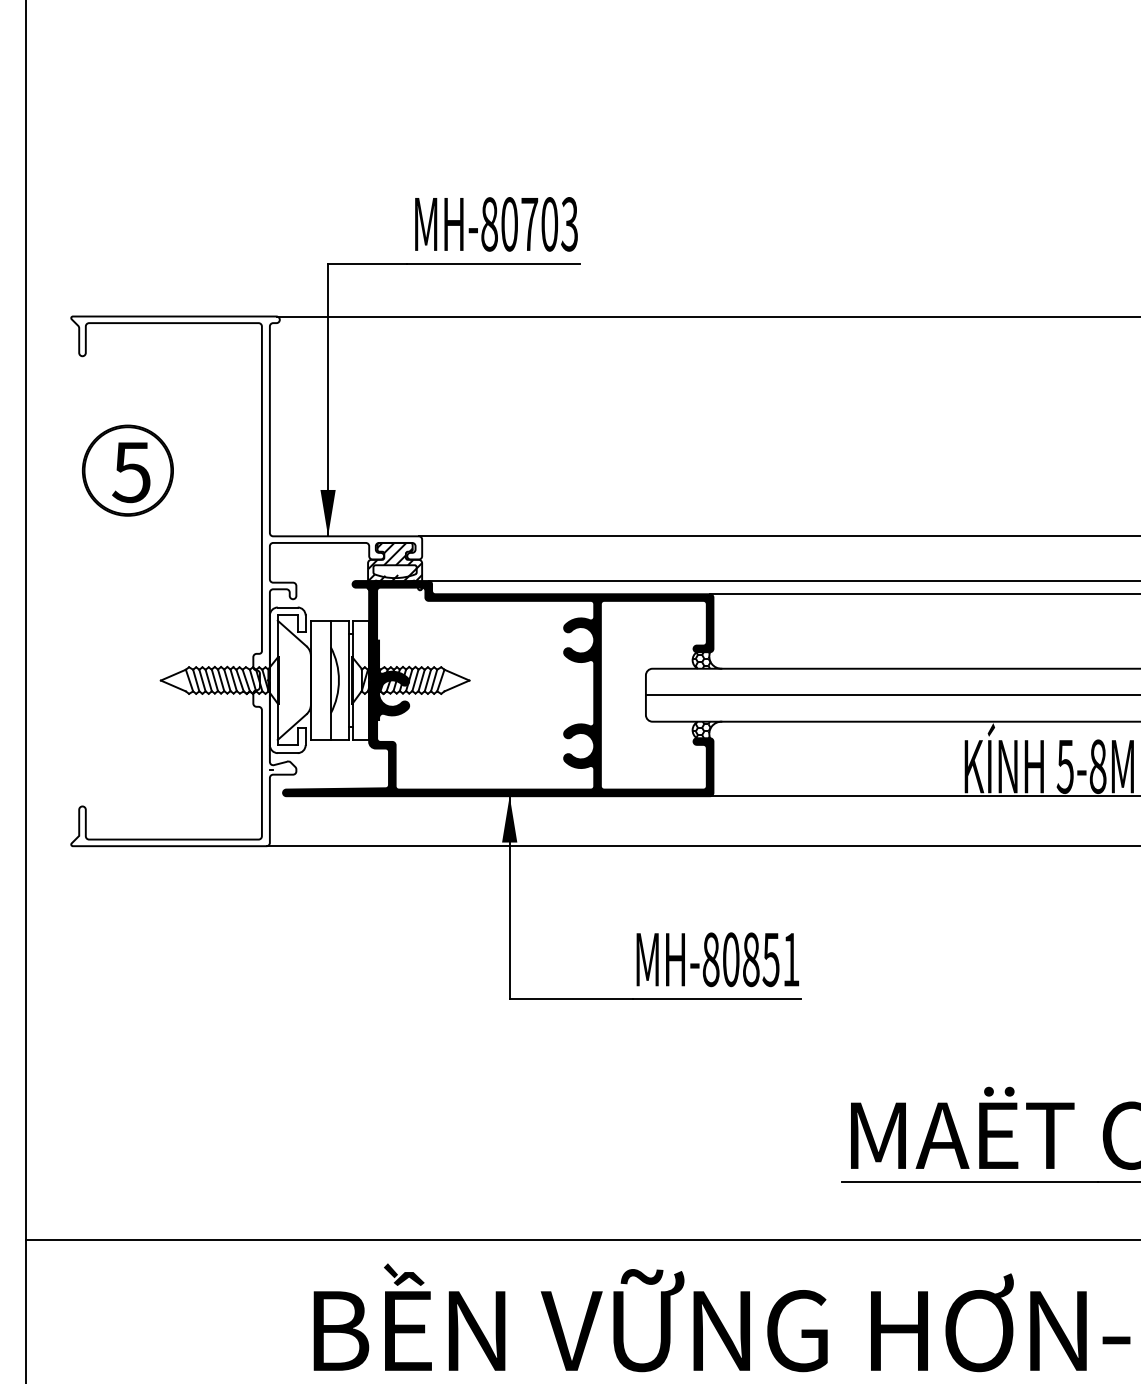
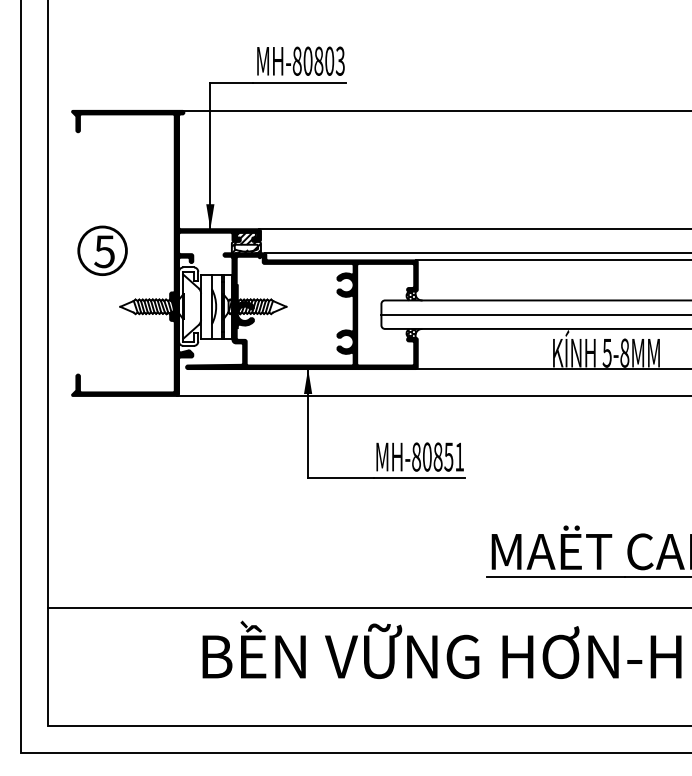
text: (528, 222) -> (318, 60), MH-80703 -> MH-80803
part: (127, 470) -> (102, 250), moved
fill: (246, 579) -> (166, 252), added

